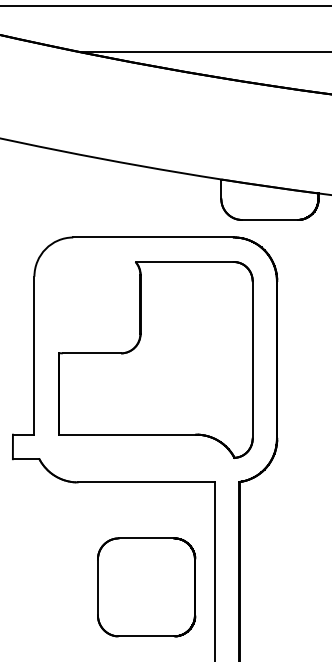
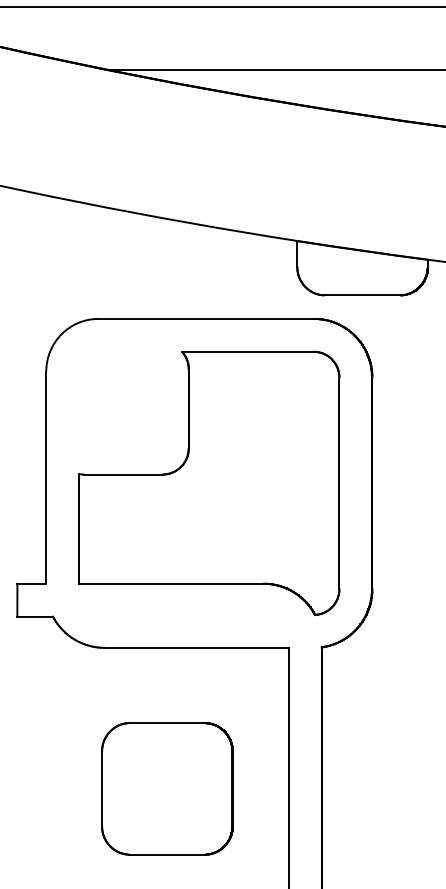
part: (146, 587) -> (167, 789), moved

